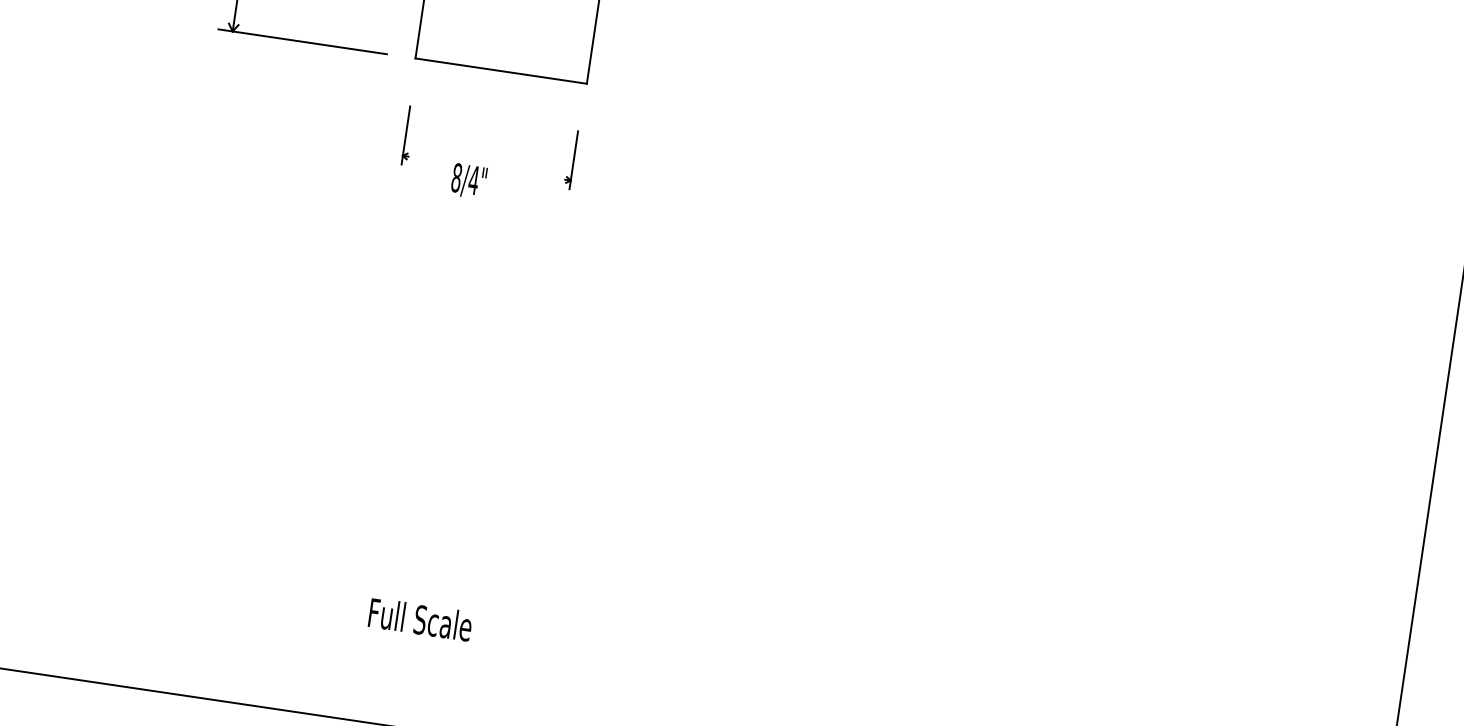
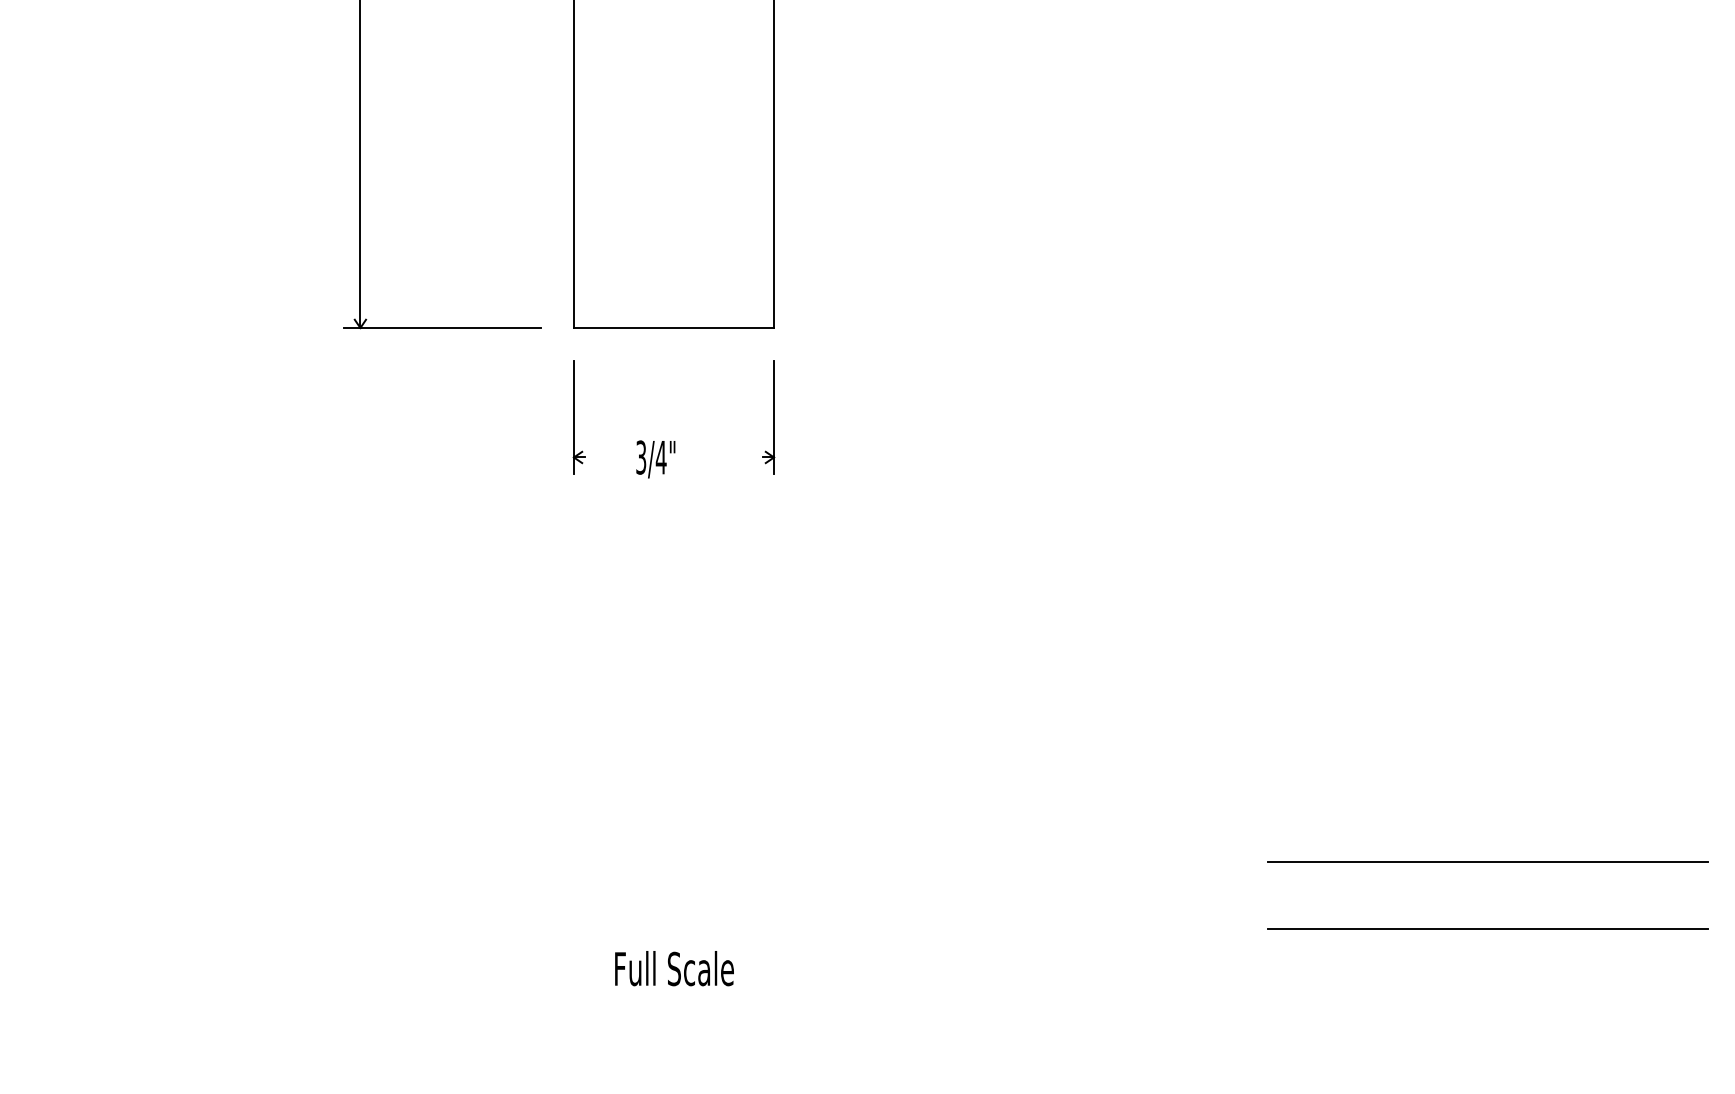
part: (408, 135) -> (578, 417), size x1.67
part: (570, 159) -> (768, 417), size x1.67
text: (456, 177) -> (641, 457), 8/4" -> 3/4"
line: (1131, 630) -> (1488, 861), added
line: (1122, 688) -> (1488, 928), added

